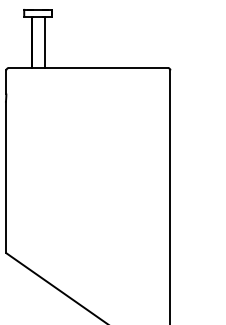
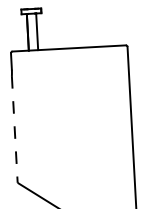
line: (5, 178) -> (14, 130), solid -> dashed

